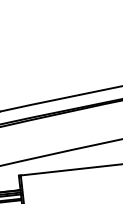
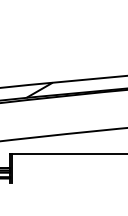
hatch: (41, 108) -> (39, 89), added

